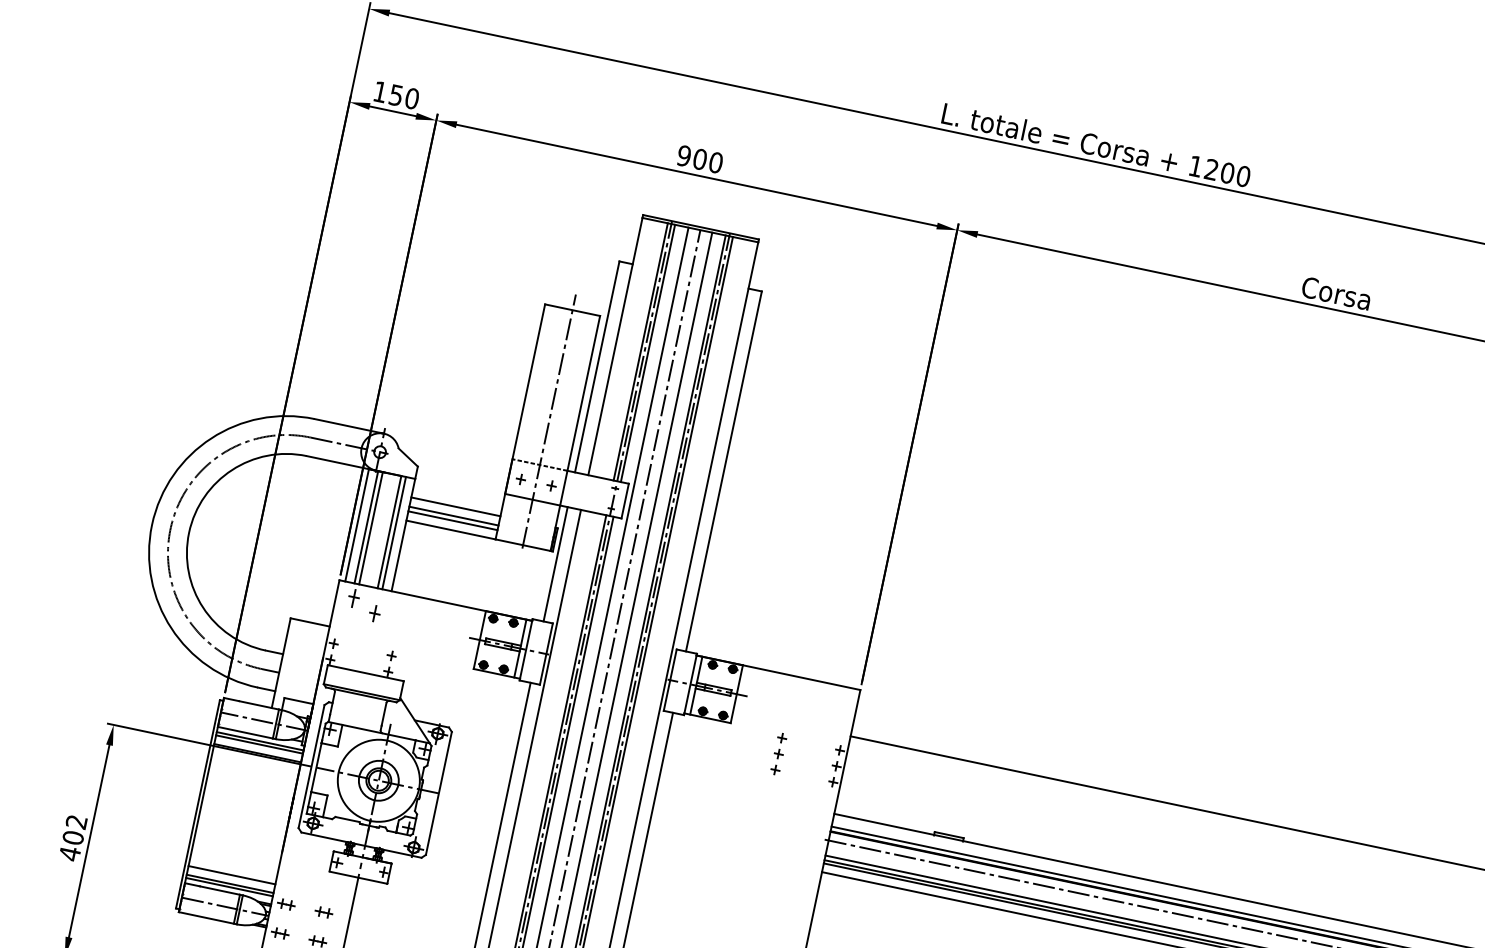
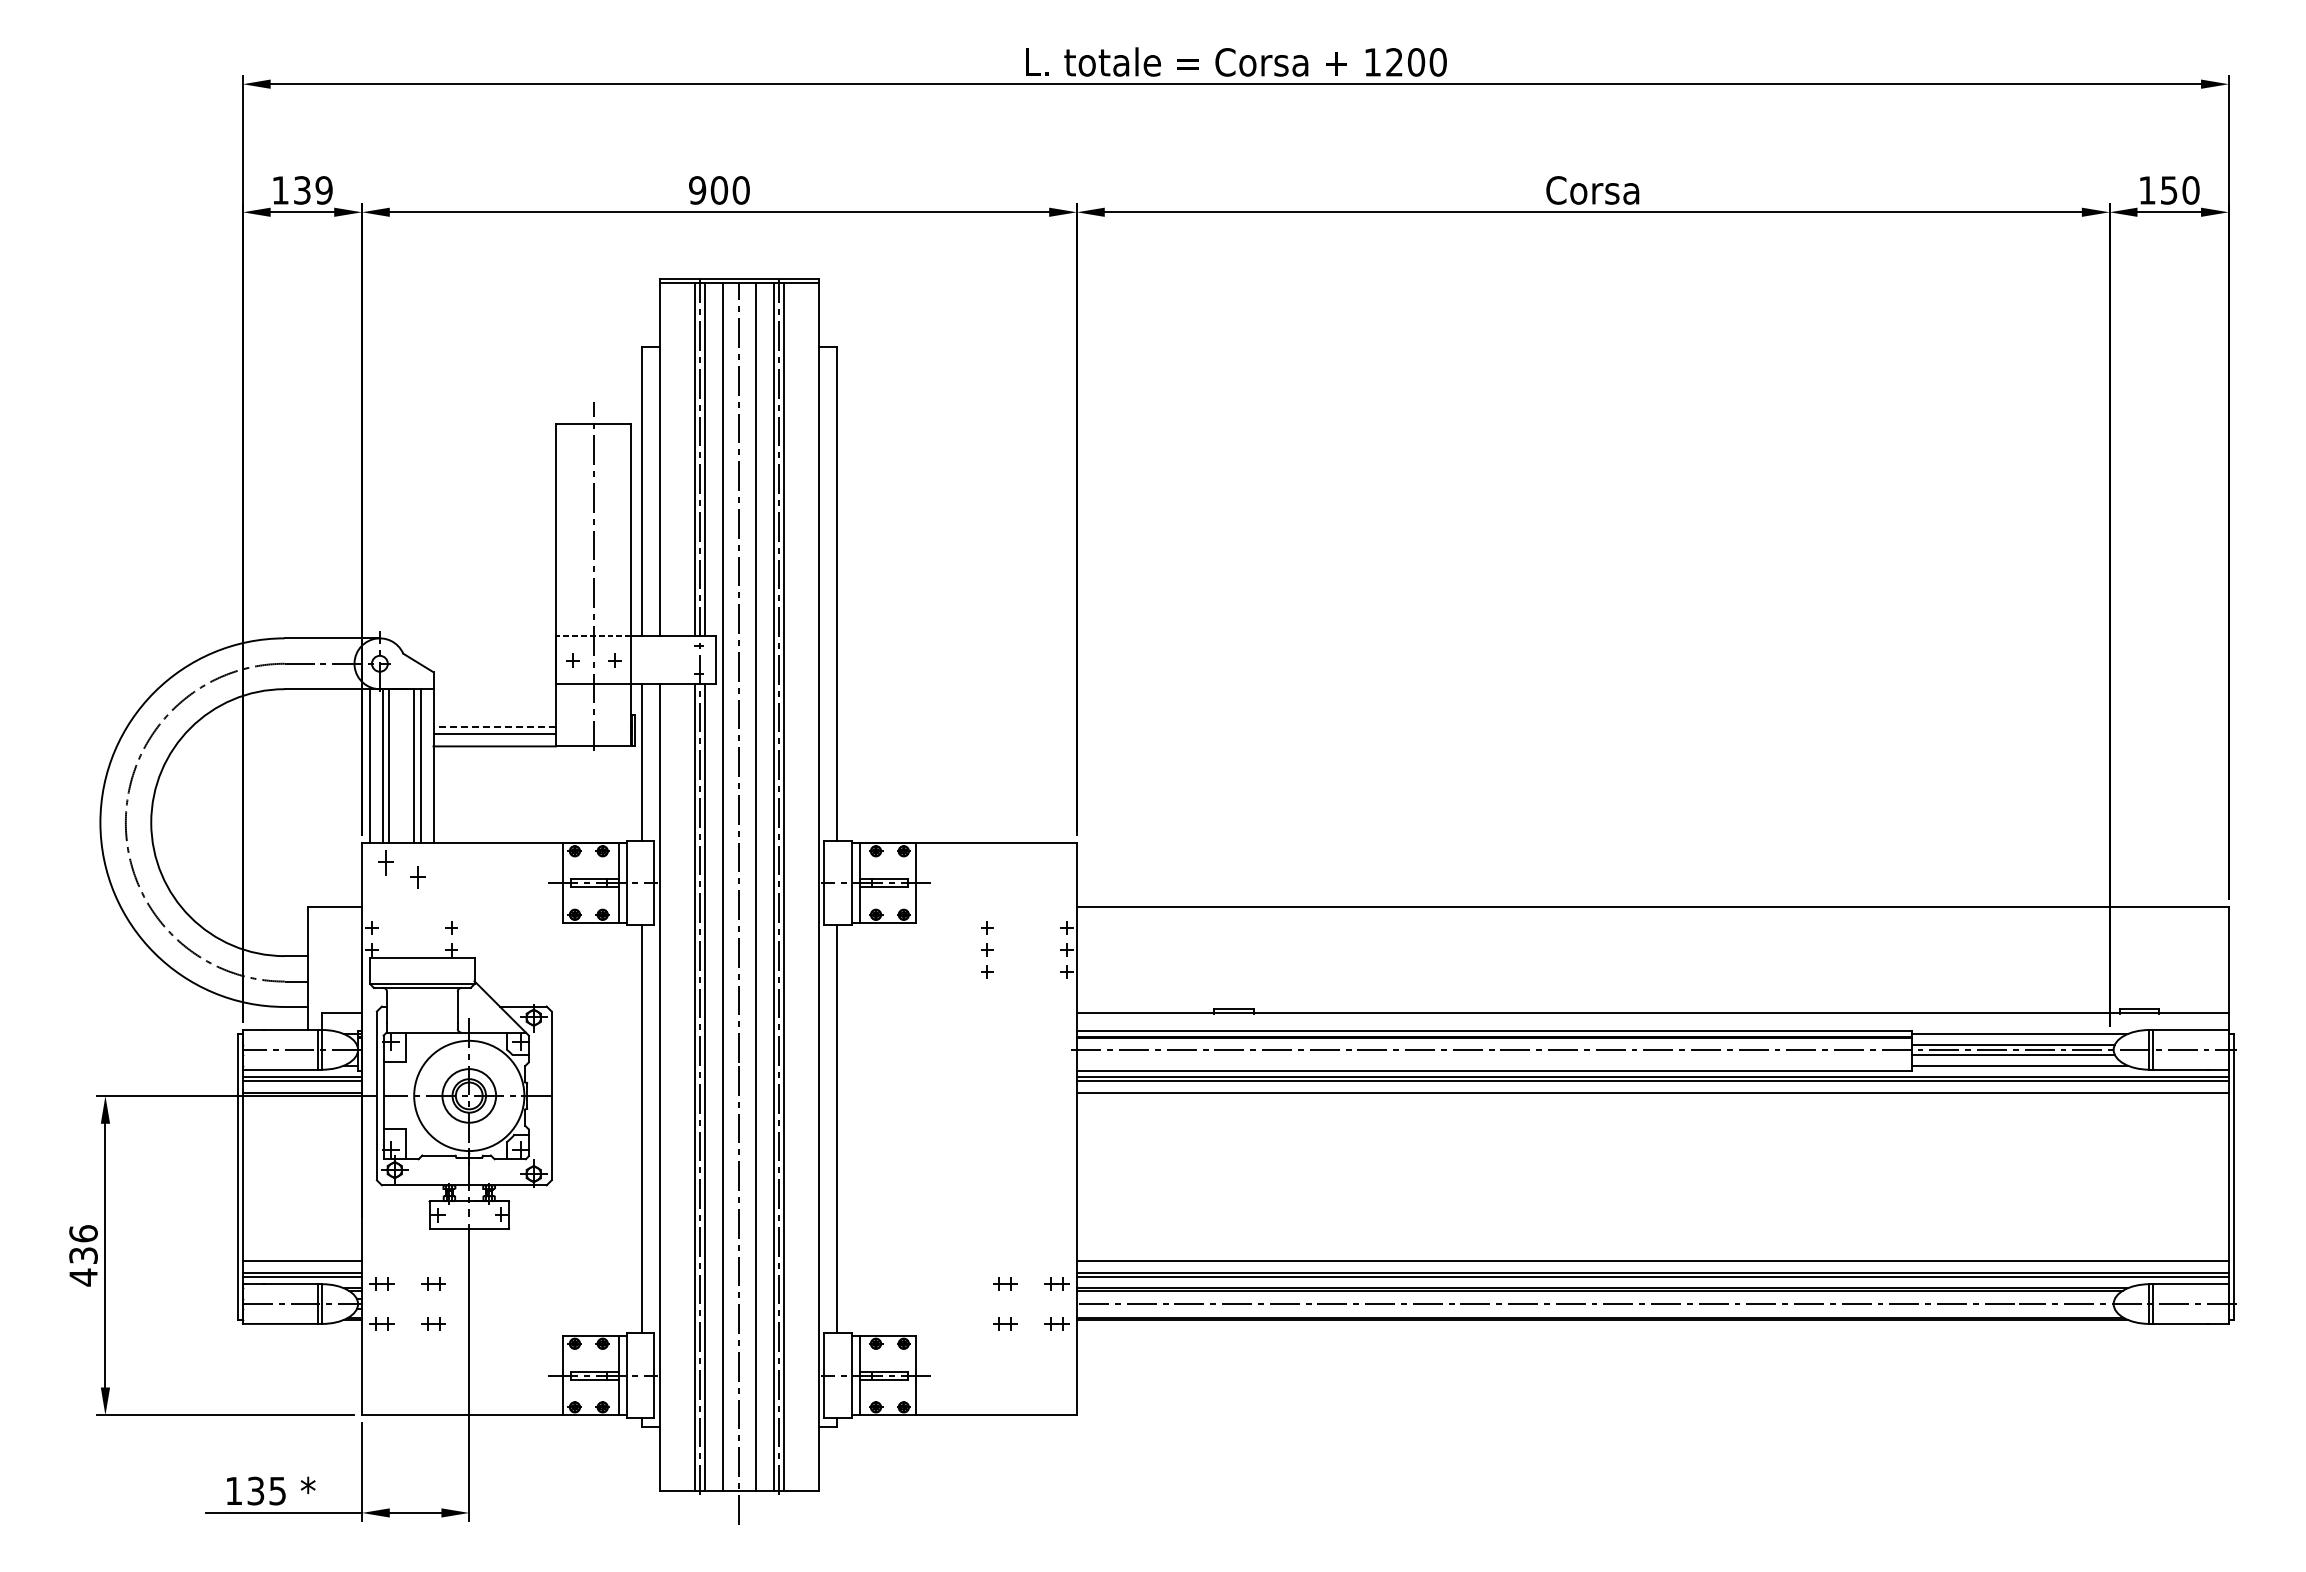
text: (404, 97) -> (313, 190), 150 -> 139
line: (455, 506) -> (494, 714), removed
line: (453, 516) -> (494, 727), solid -> dashed
text: (74, 829) -> (83, 1244), 402 -> 436

